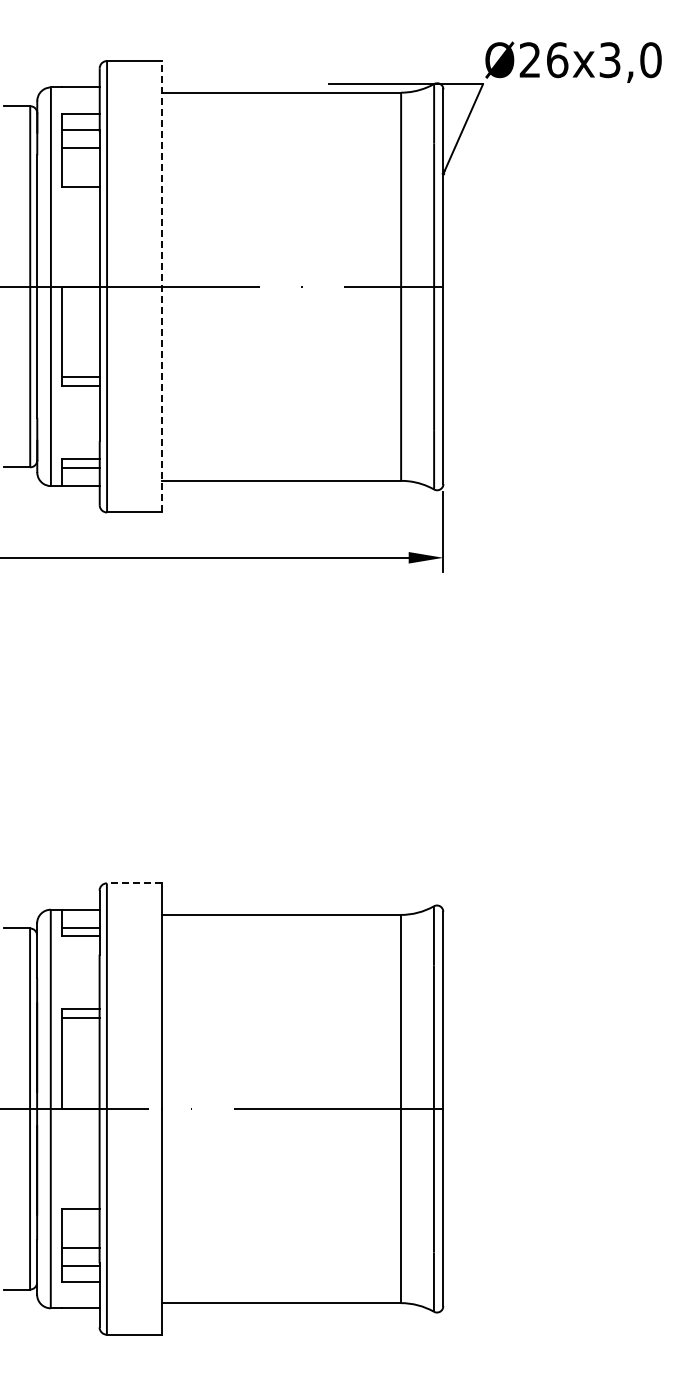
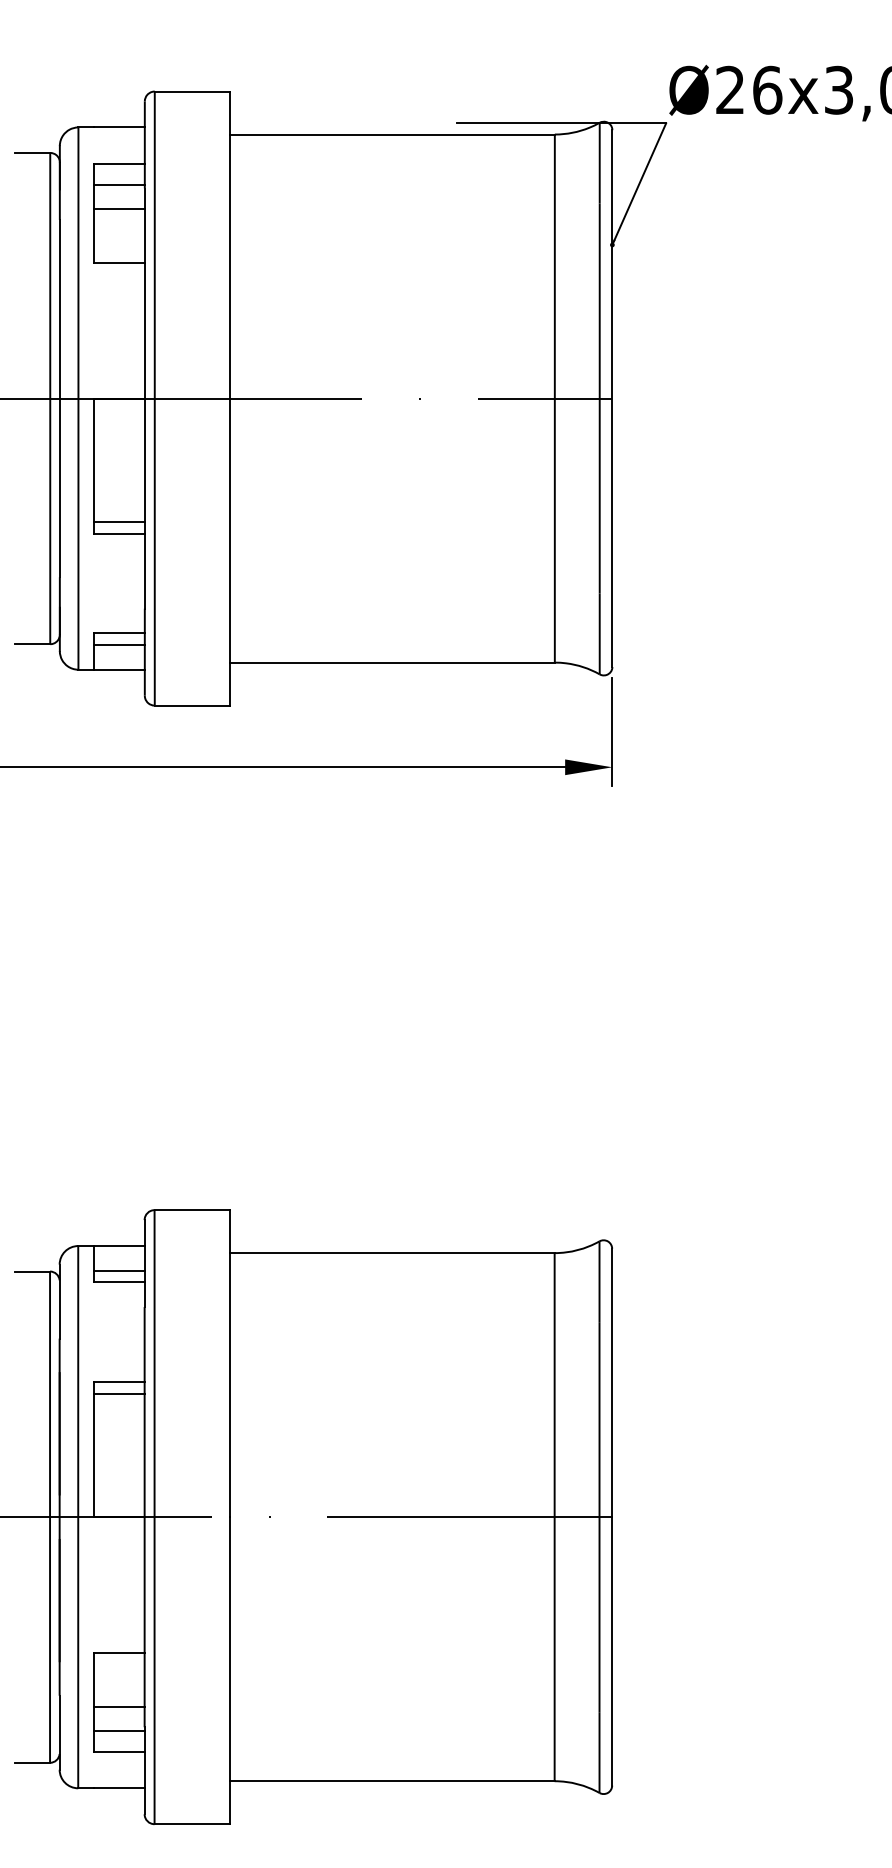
line: (162, 286) -> (230, 398), dashed -> solid
line: (134, 883) -> (192, 1210), dashed -> solid

